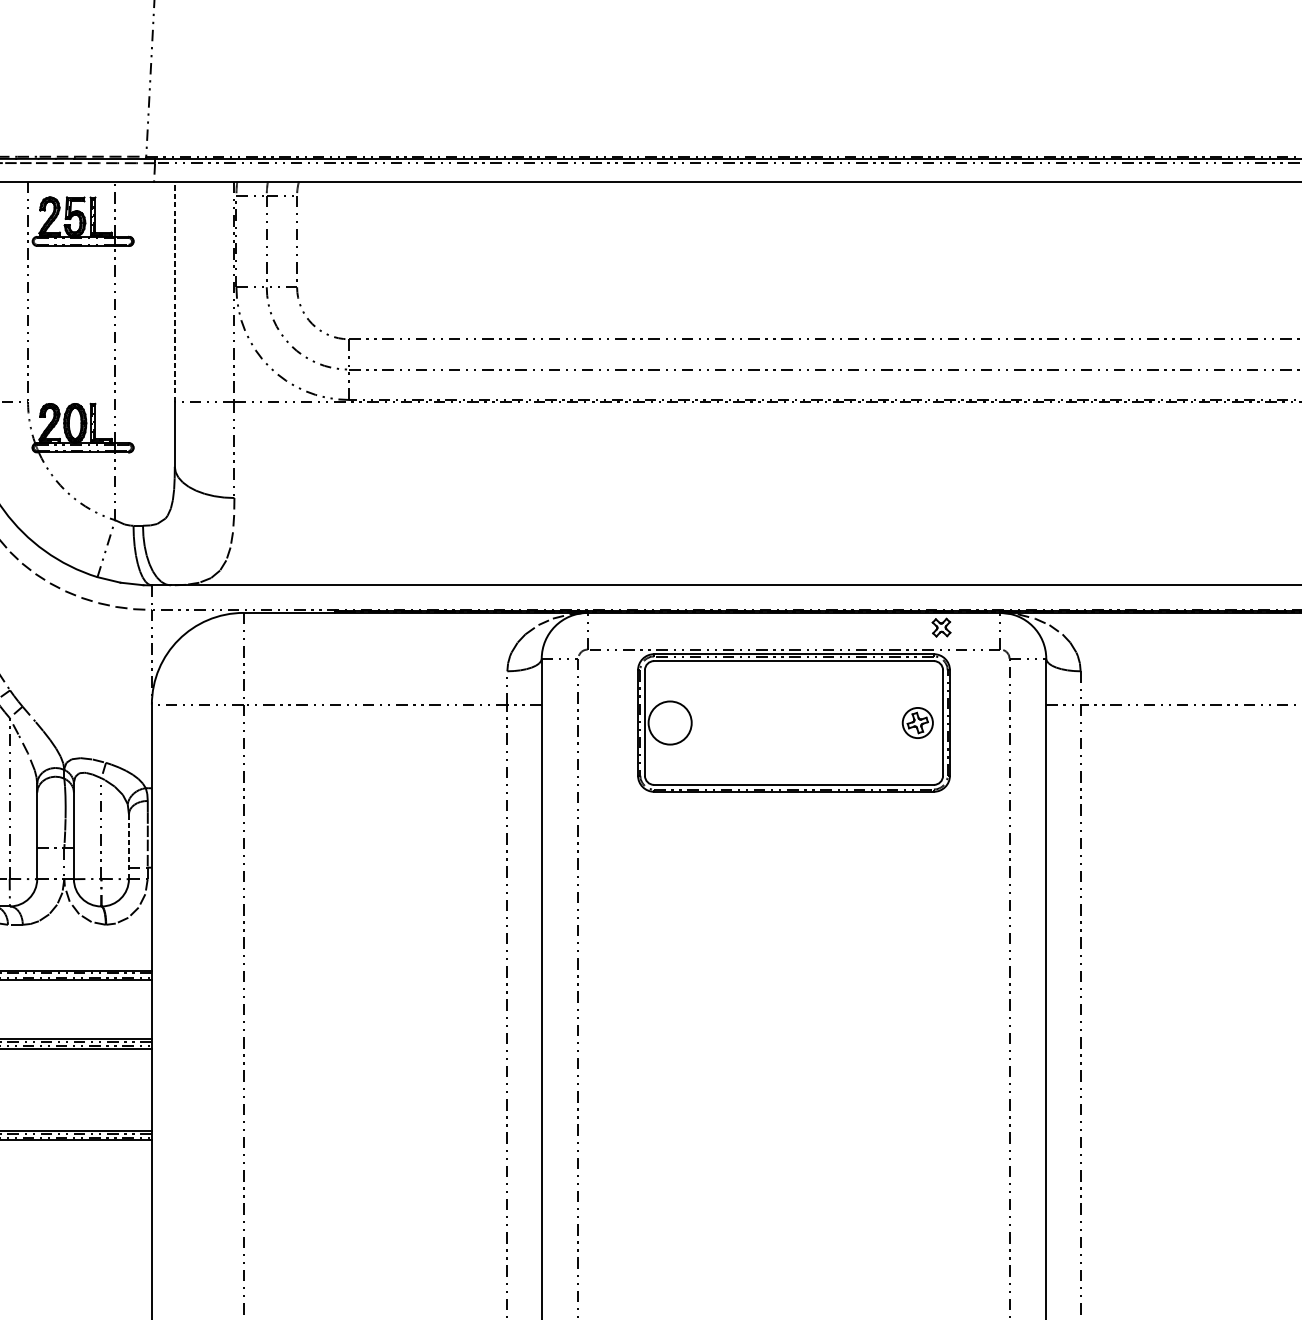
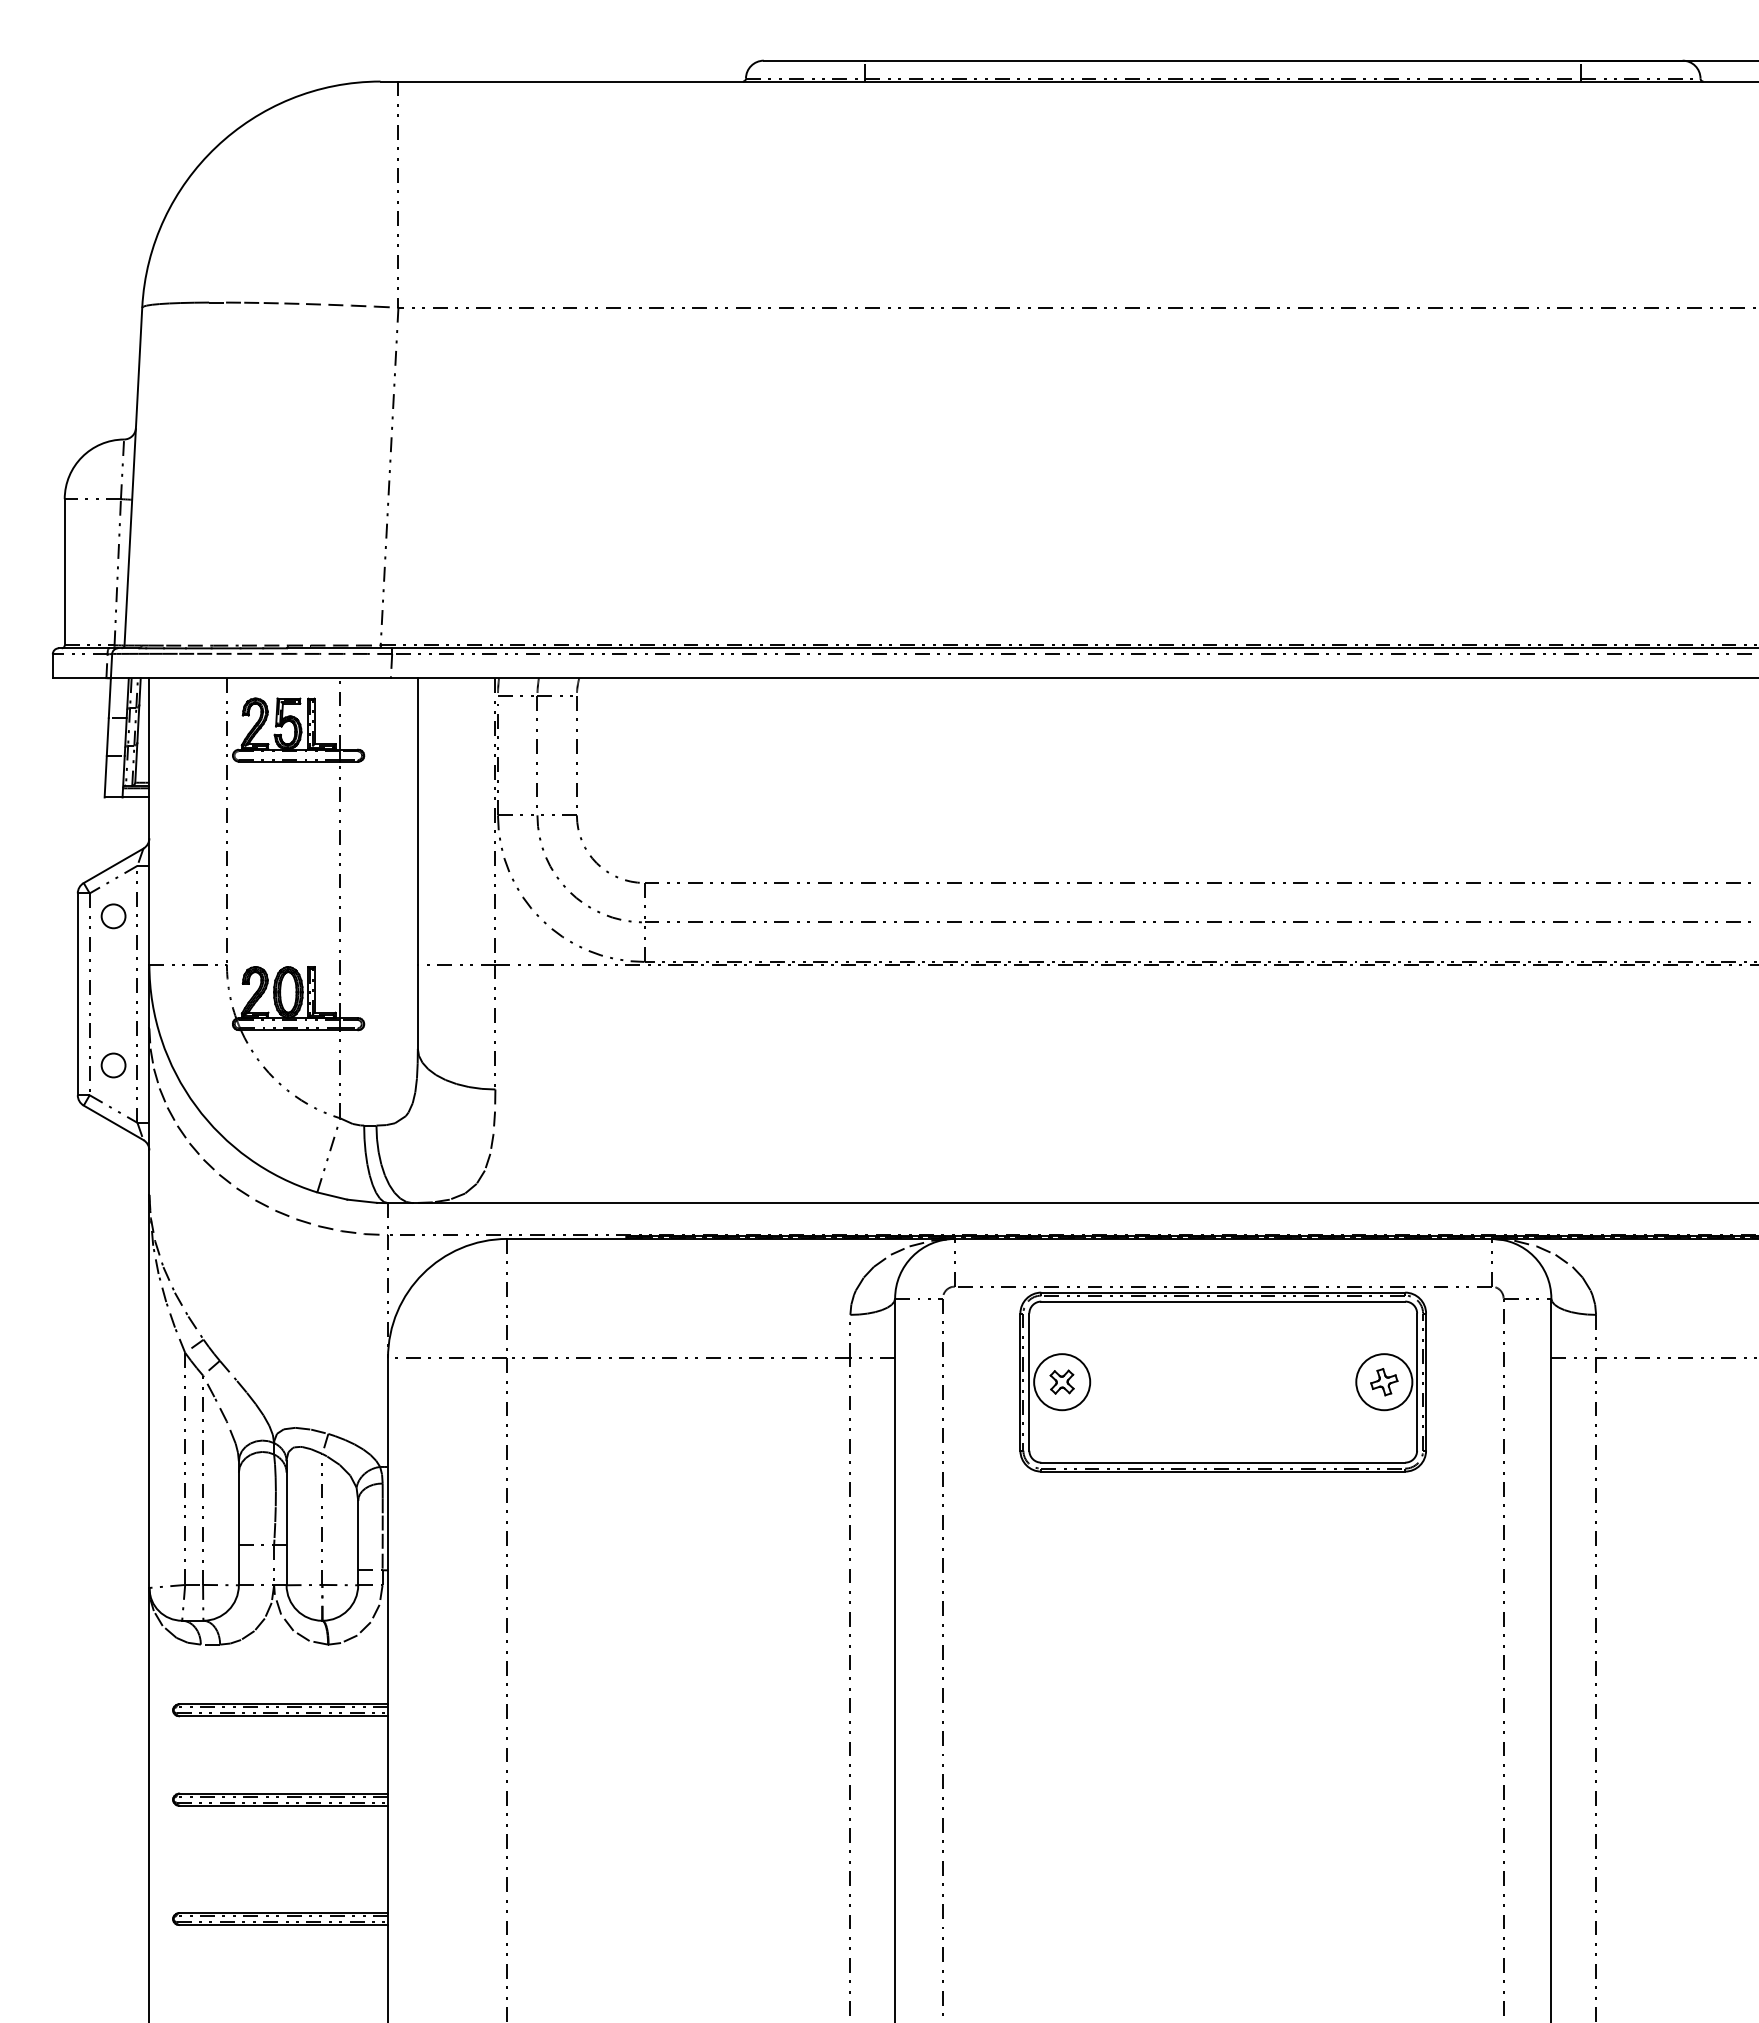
line: (174, 291) -> (417, 820), dashed -> solid
part: (941, 627) -> (1061, 1381), moved
circle: (917, 723) -> (1384, 1382), size x1.43
line: (129, 847) -> (358, 1543), dashed -> solid

